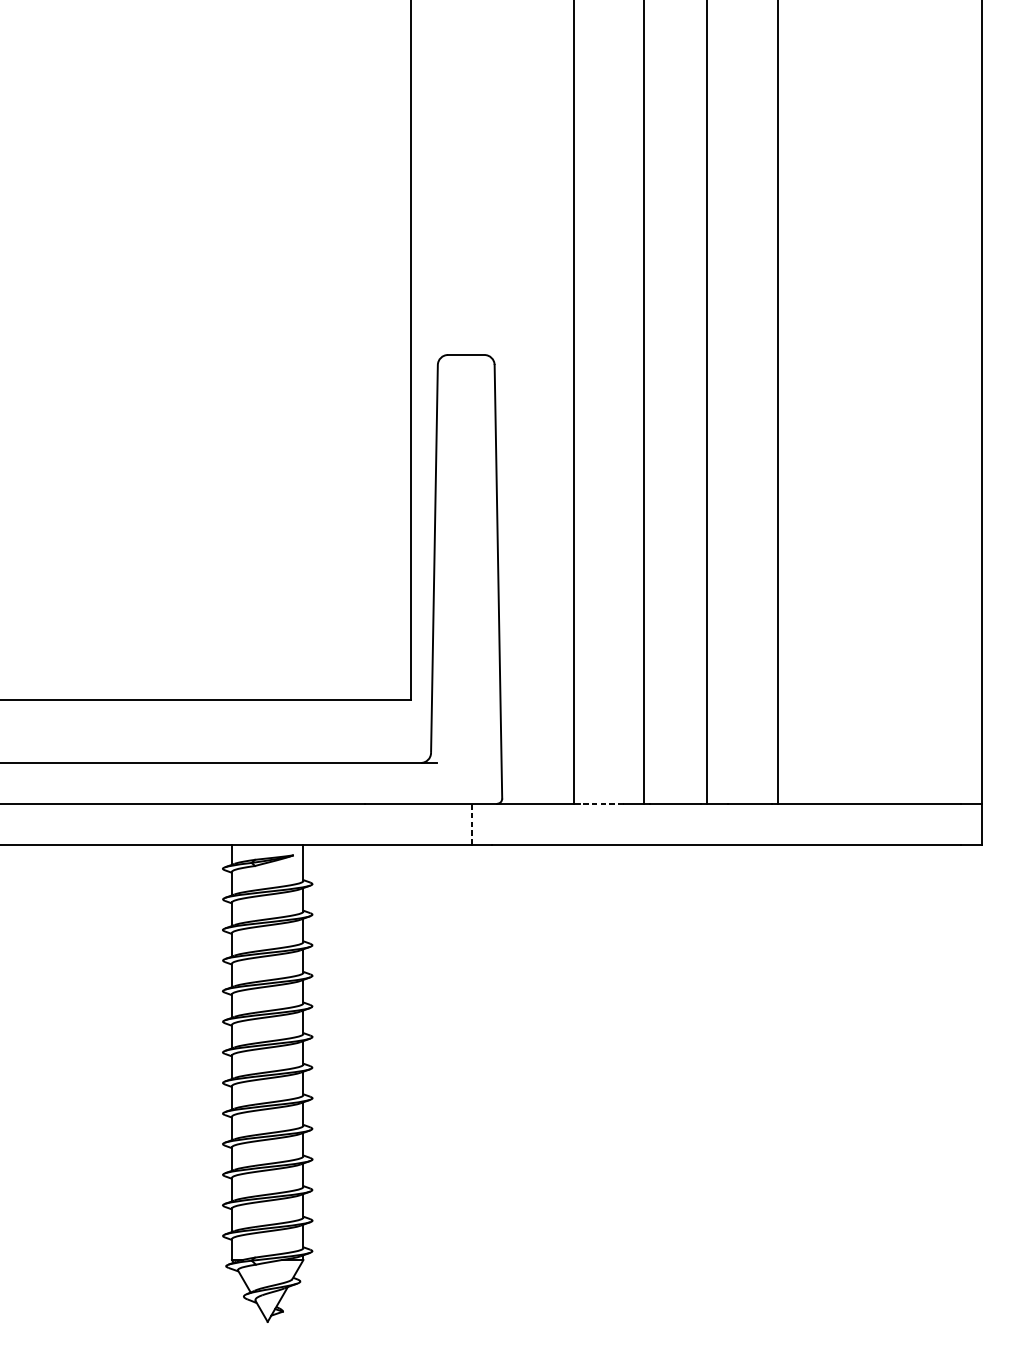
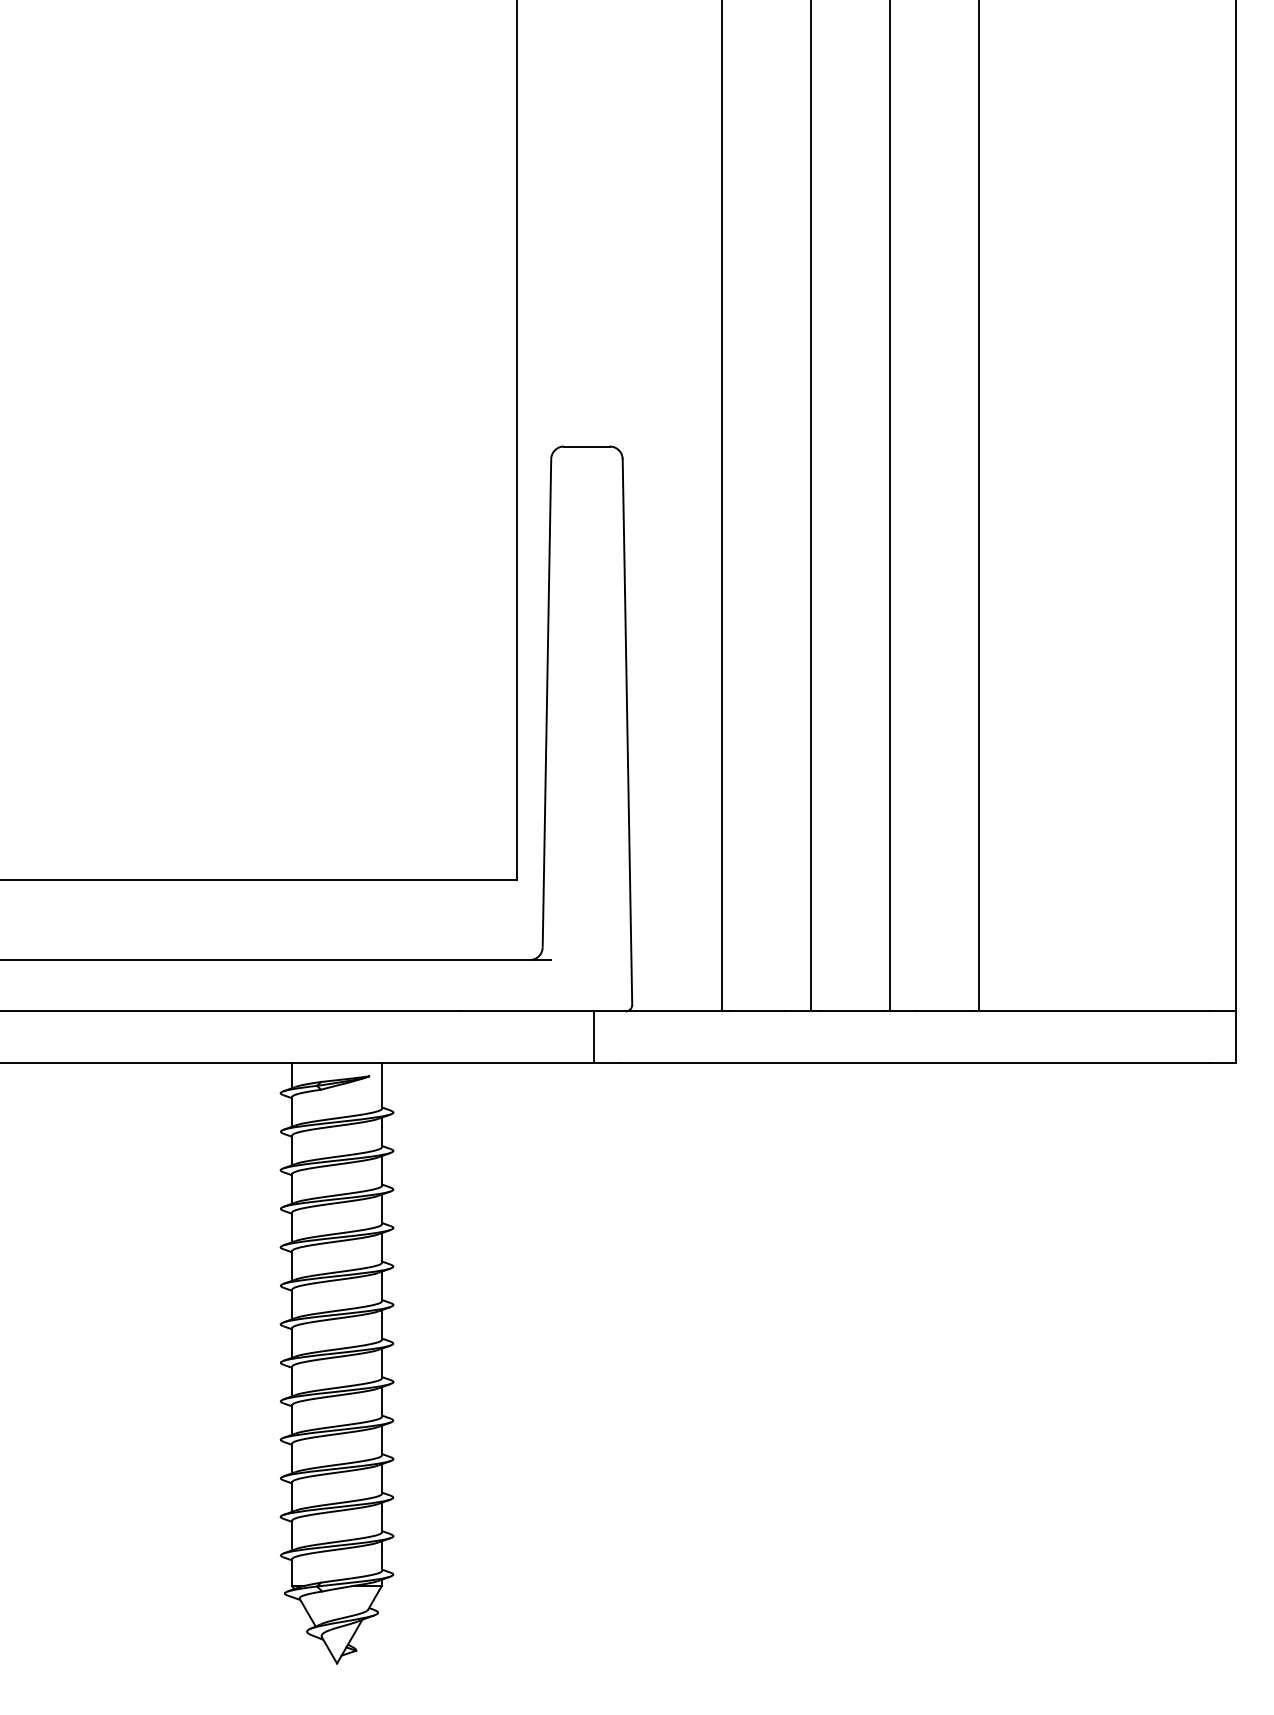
line: (601, 803) -> (757, 1011), dashed -> solid
line: (471, 824) -> (593, 1037), dashed -> solid

